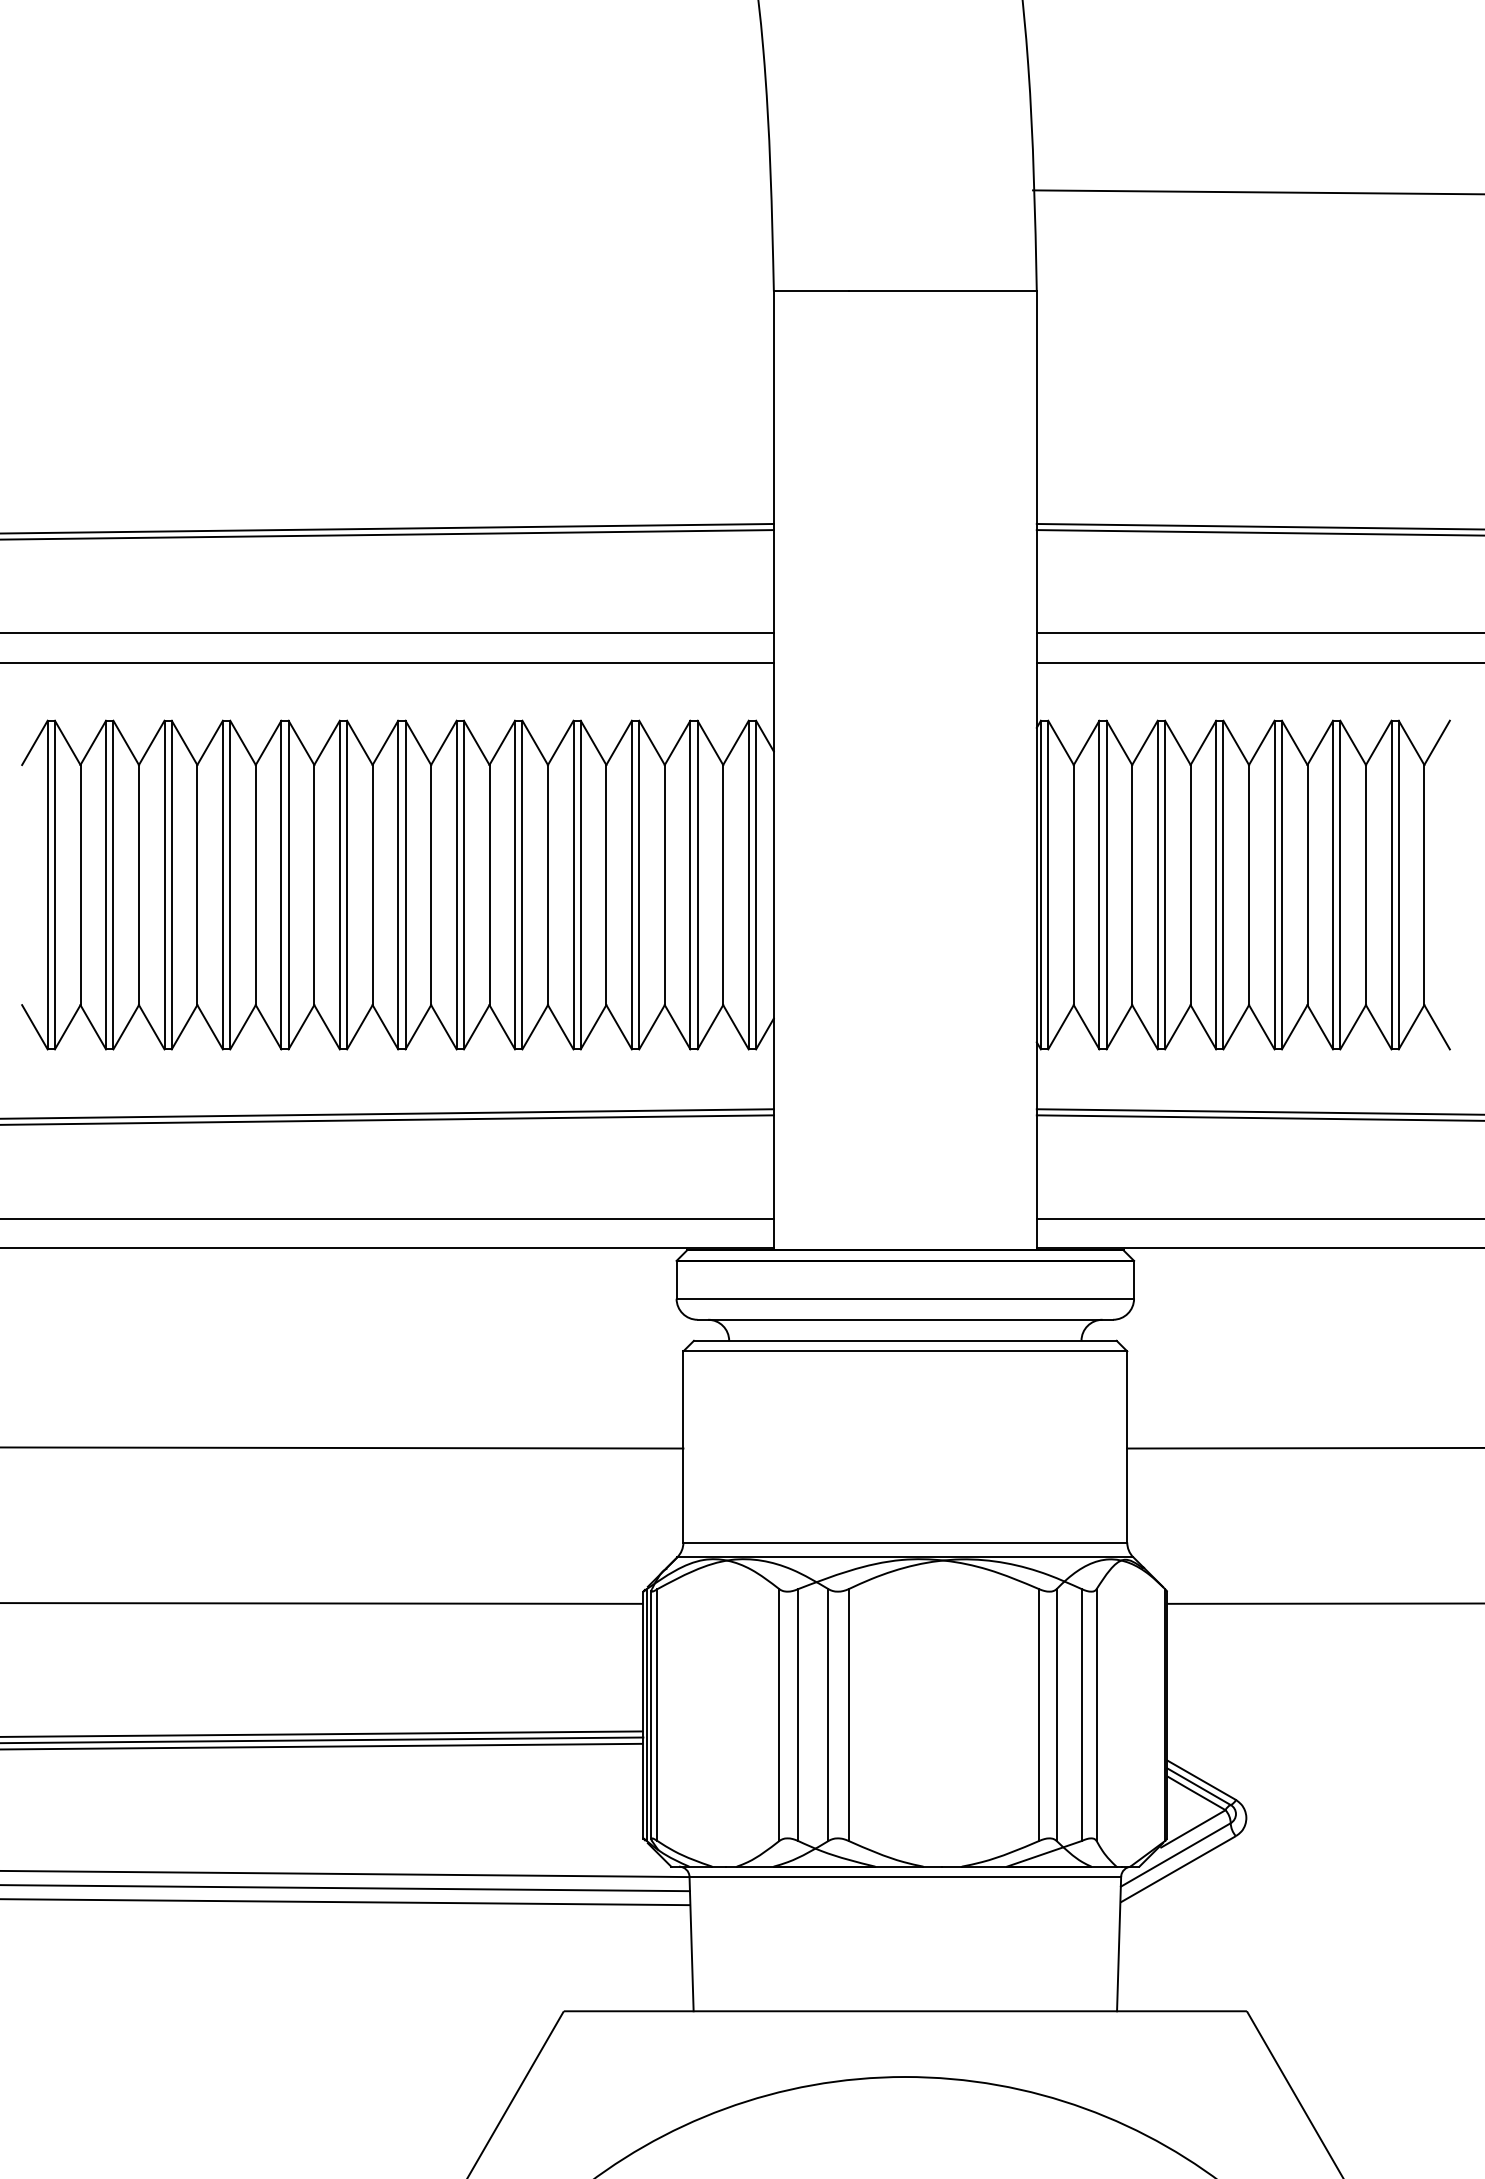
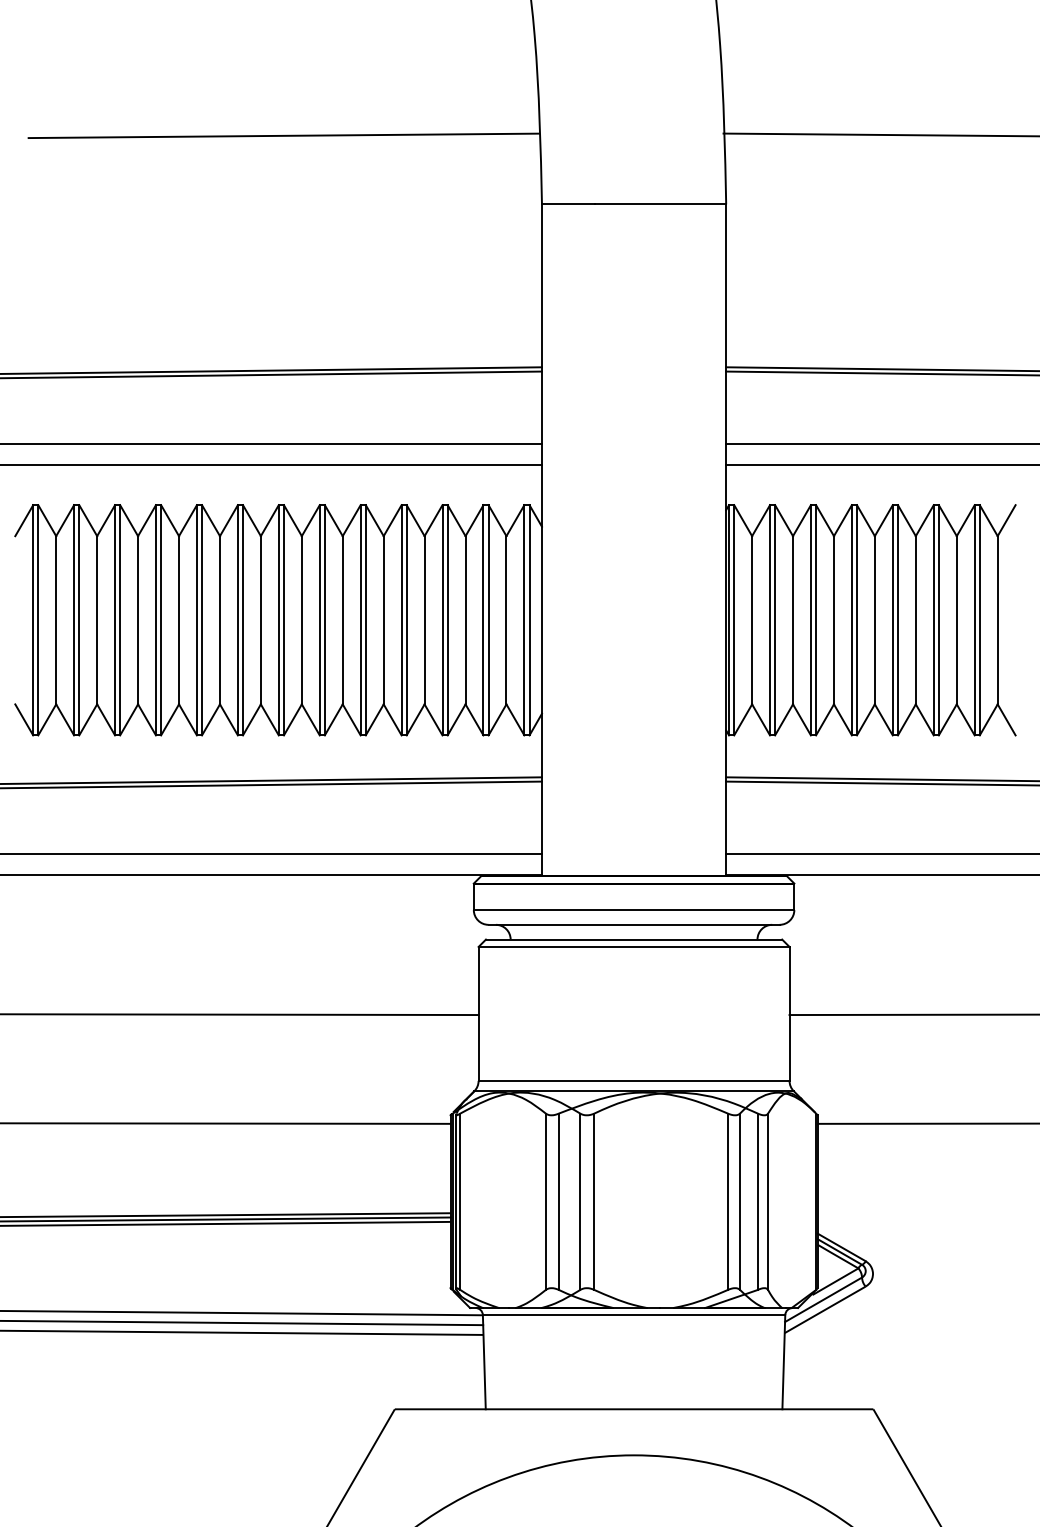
line: (405, 193) -> (283, 135), added

